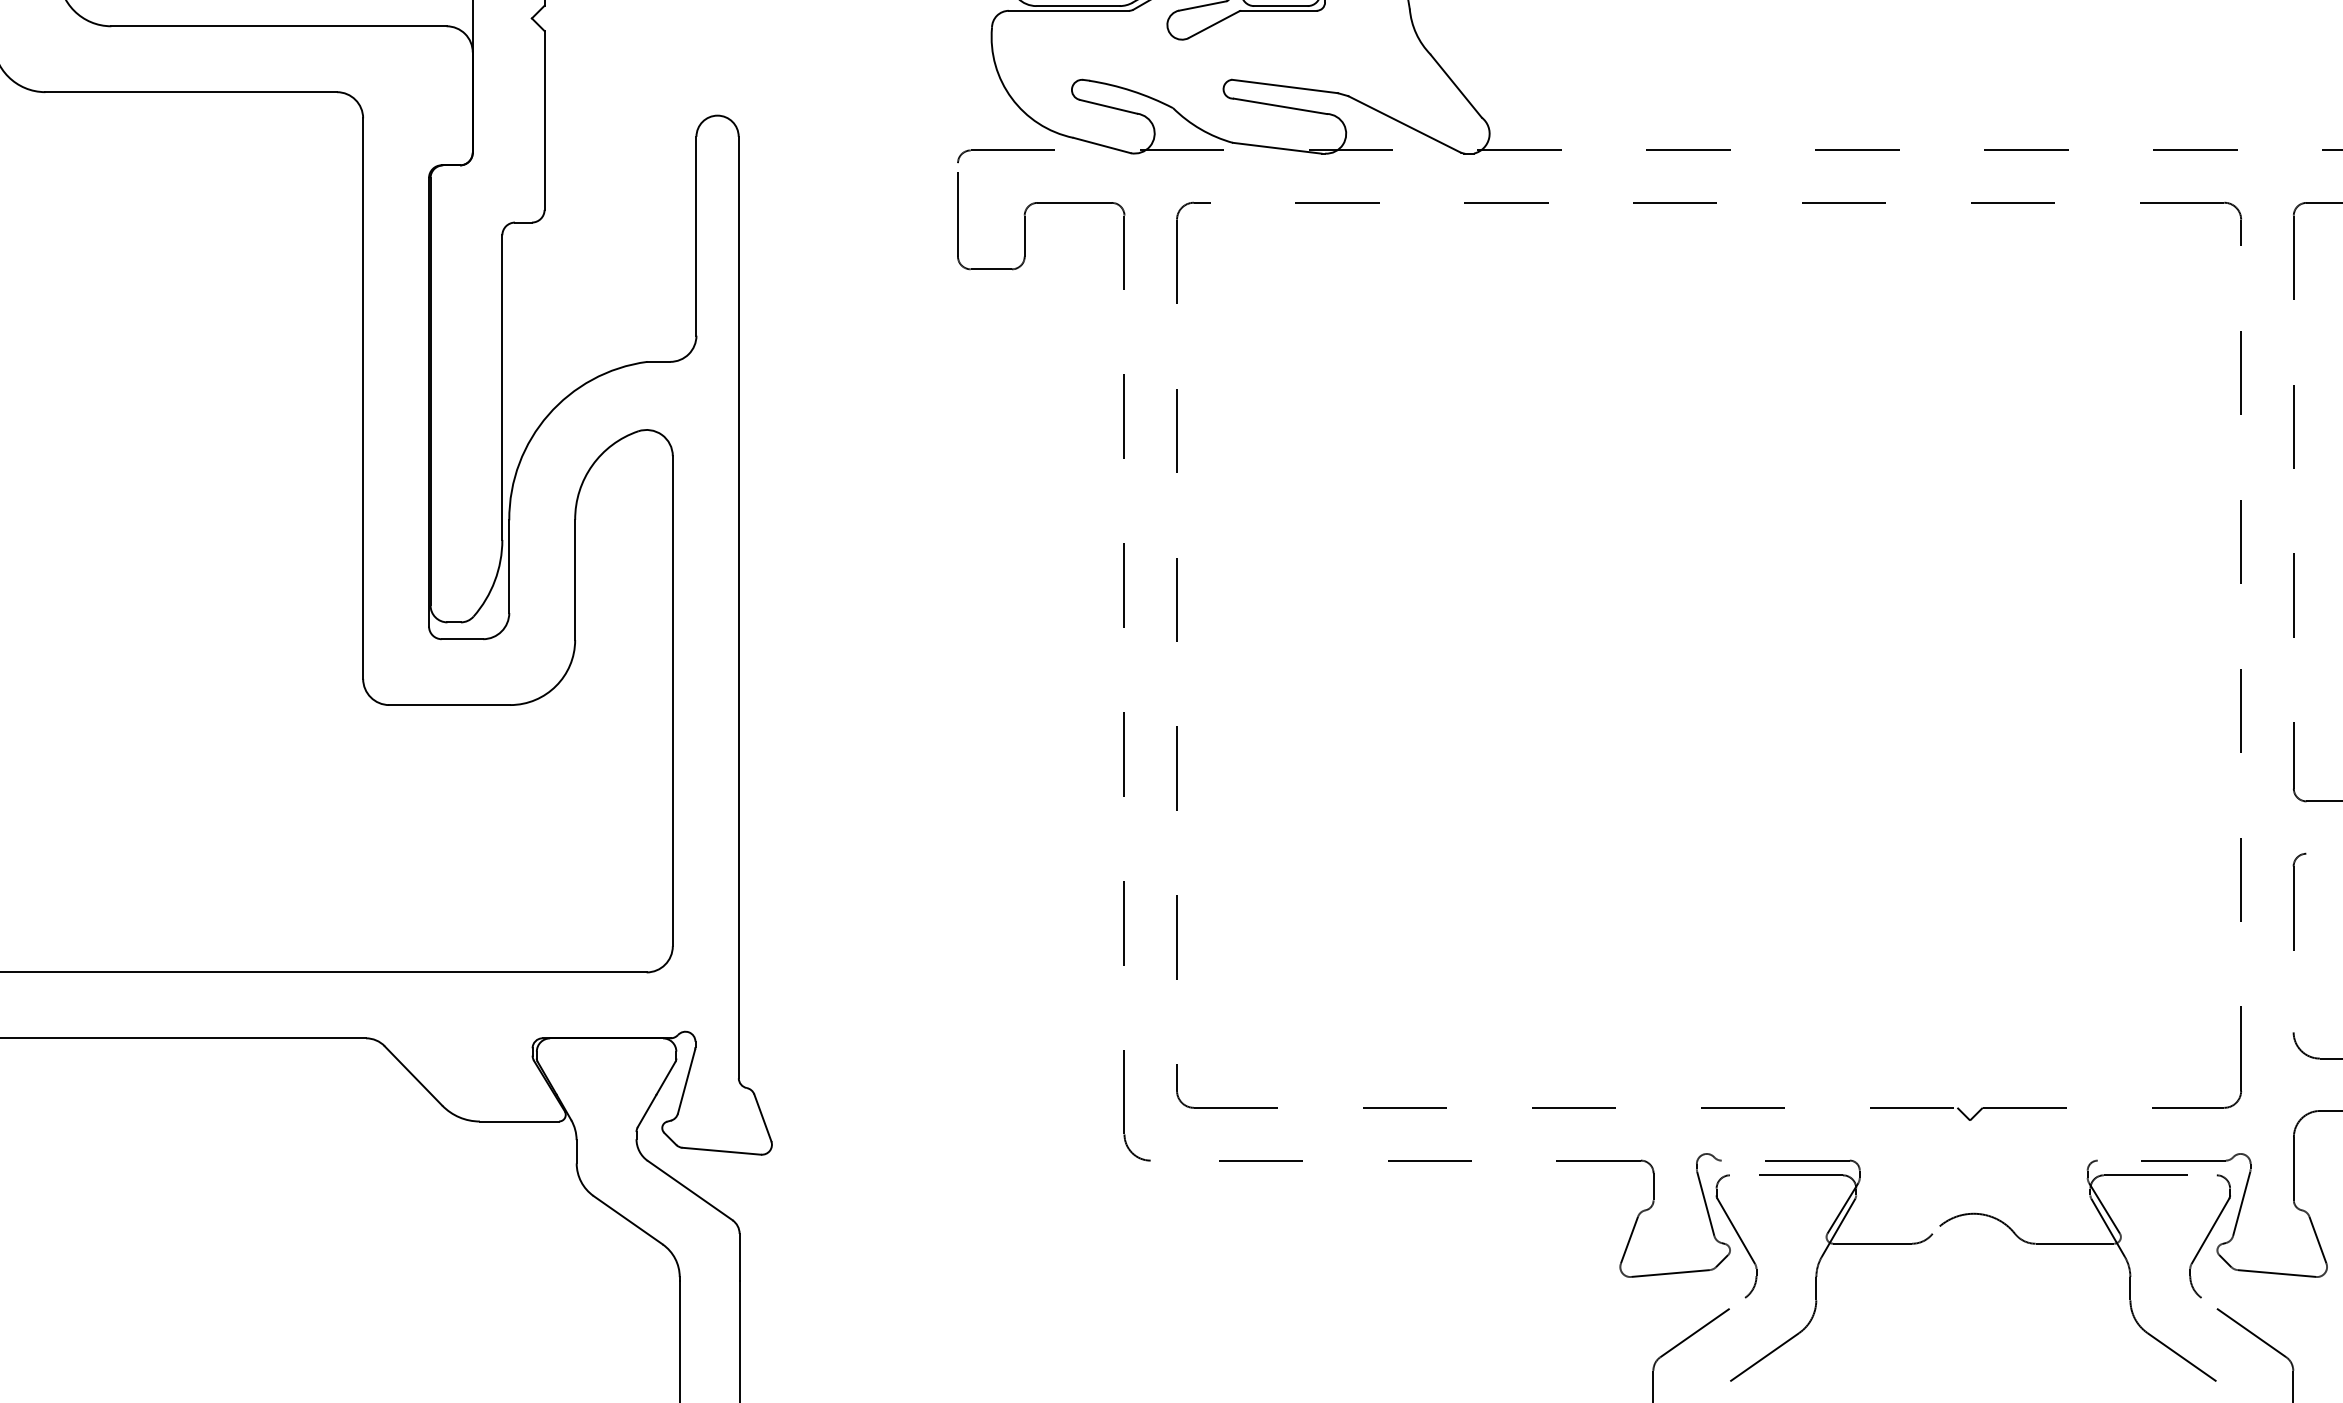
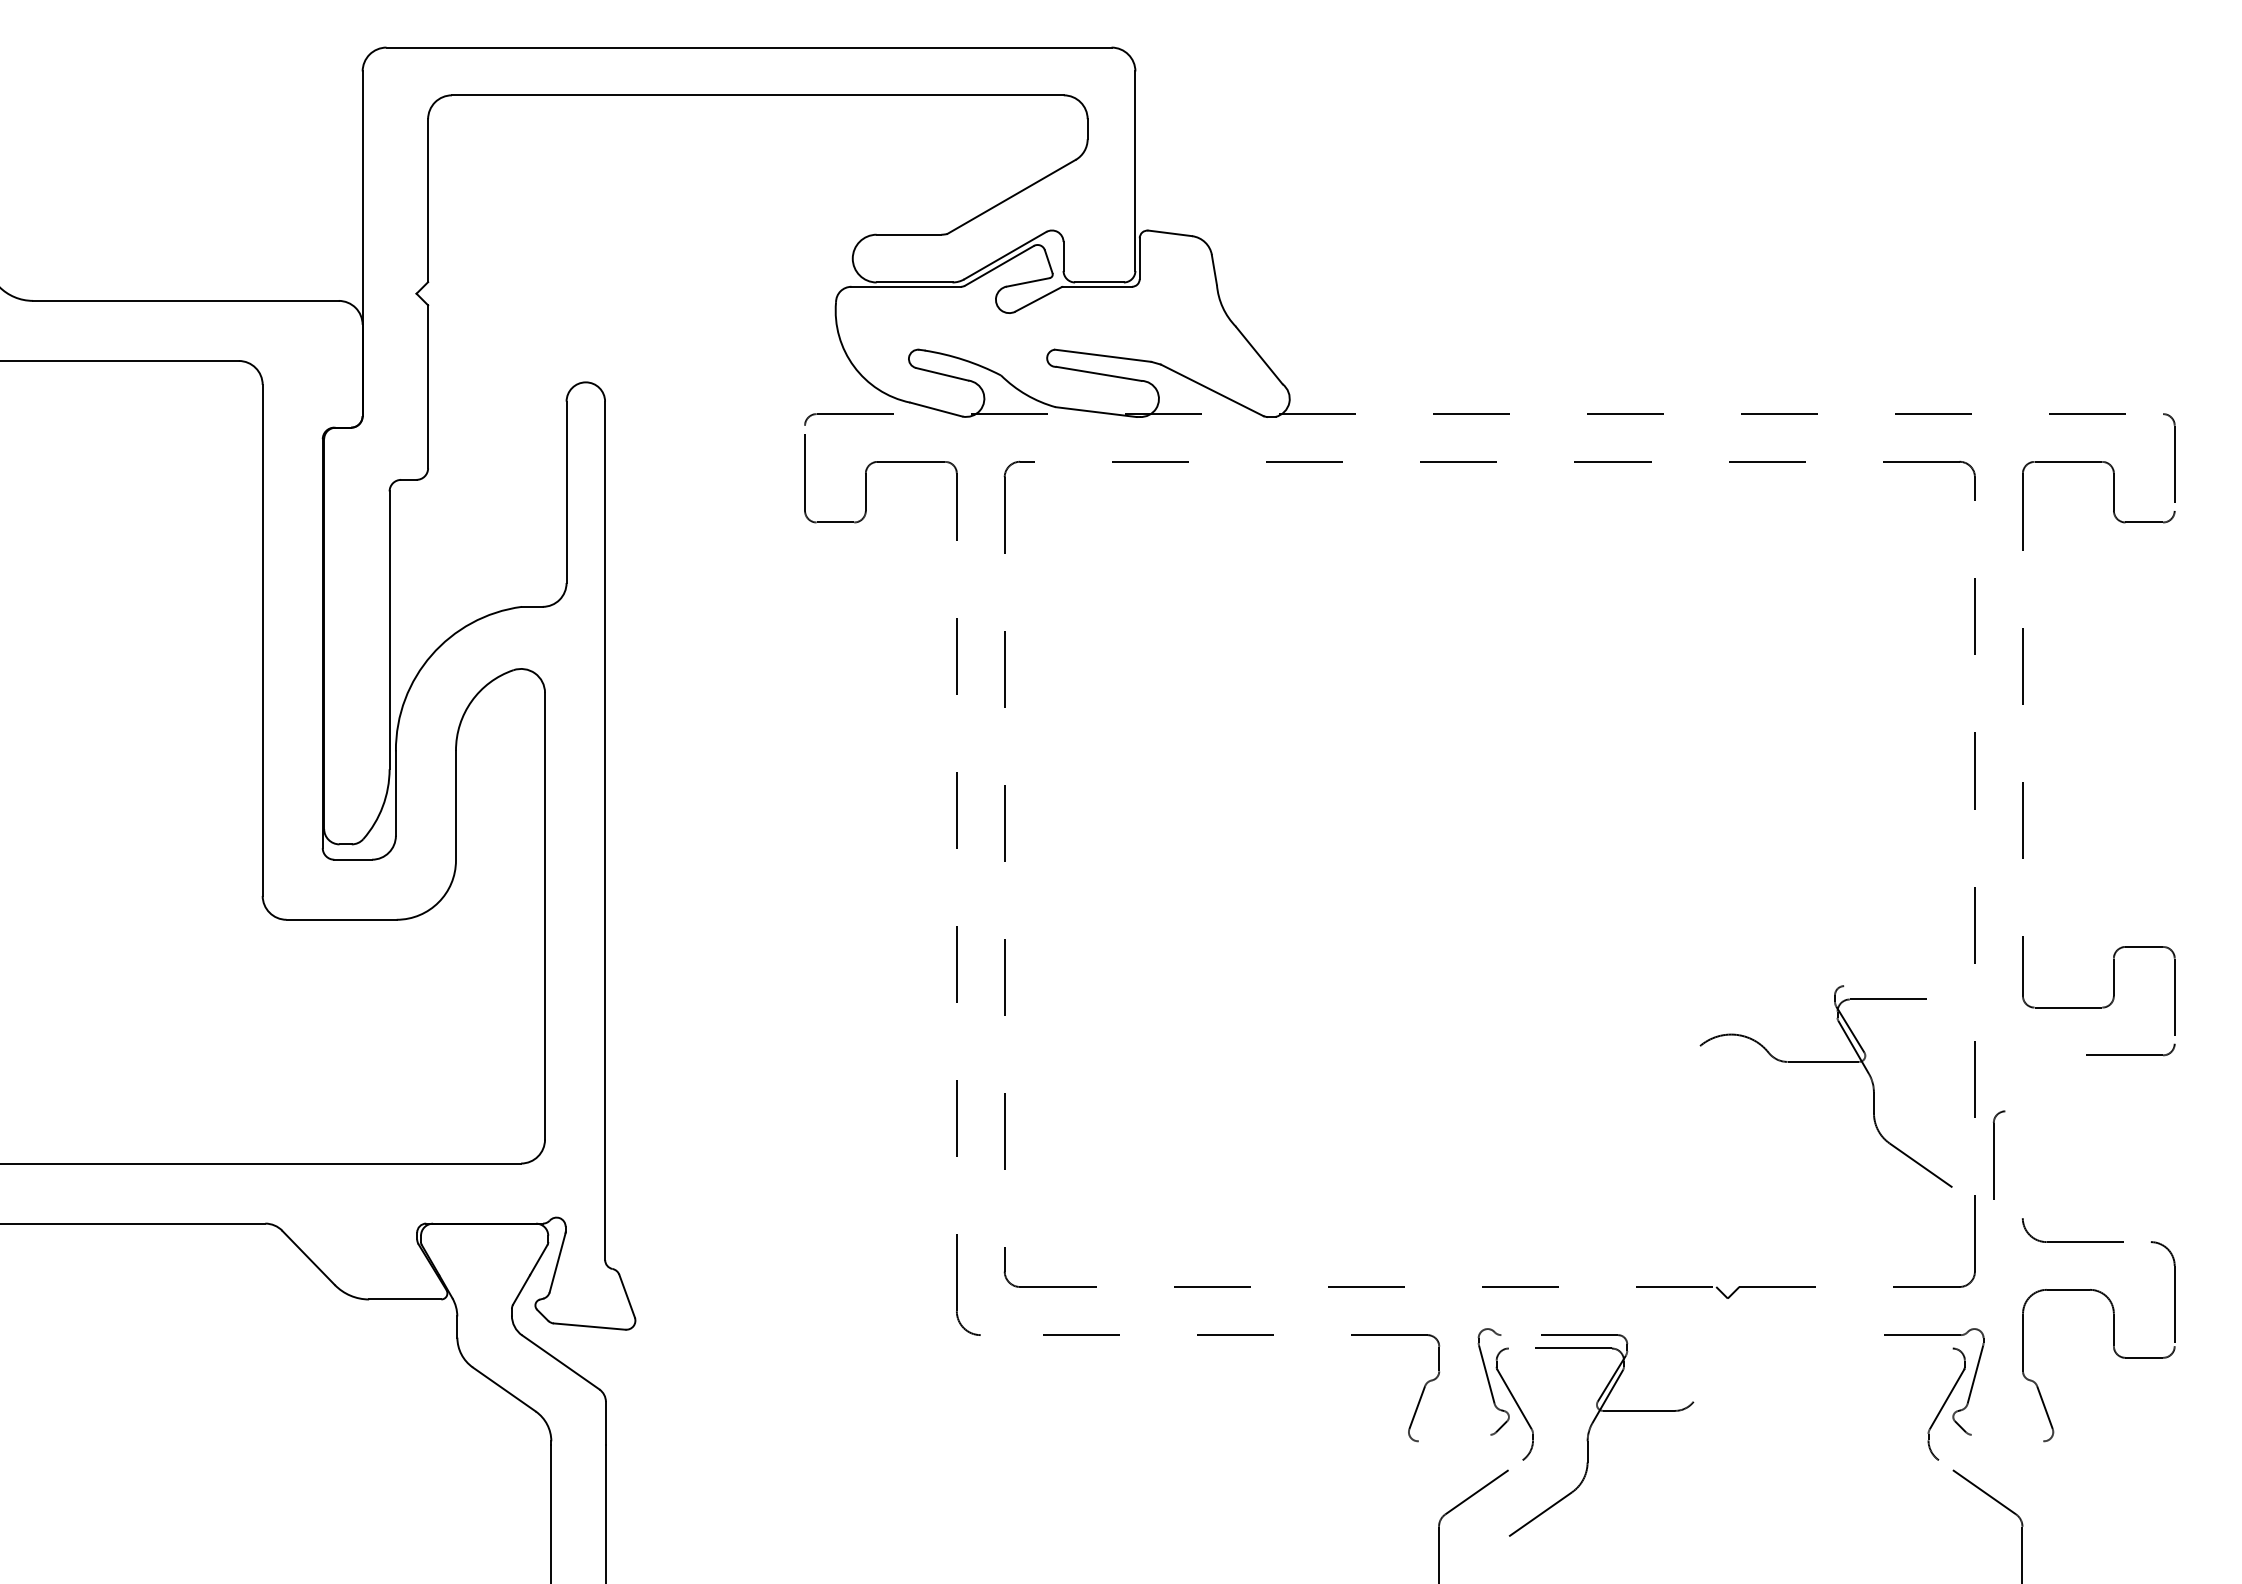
part: (2298, 901) -> (1998, 1154), moved
part: (2077, 1244) -> (1825, 1062), moved
line: (1670, 1272) -> (1454, 1437), removed
line: (2276, 1272) -> (2007, 1437), removed

